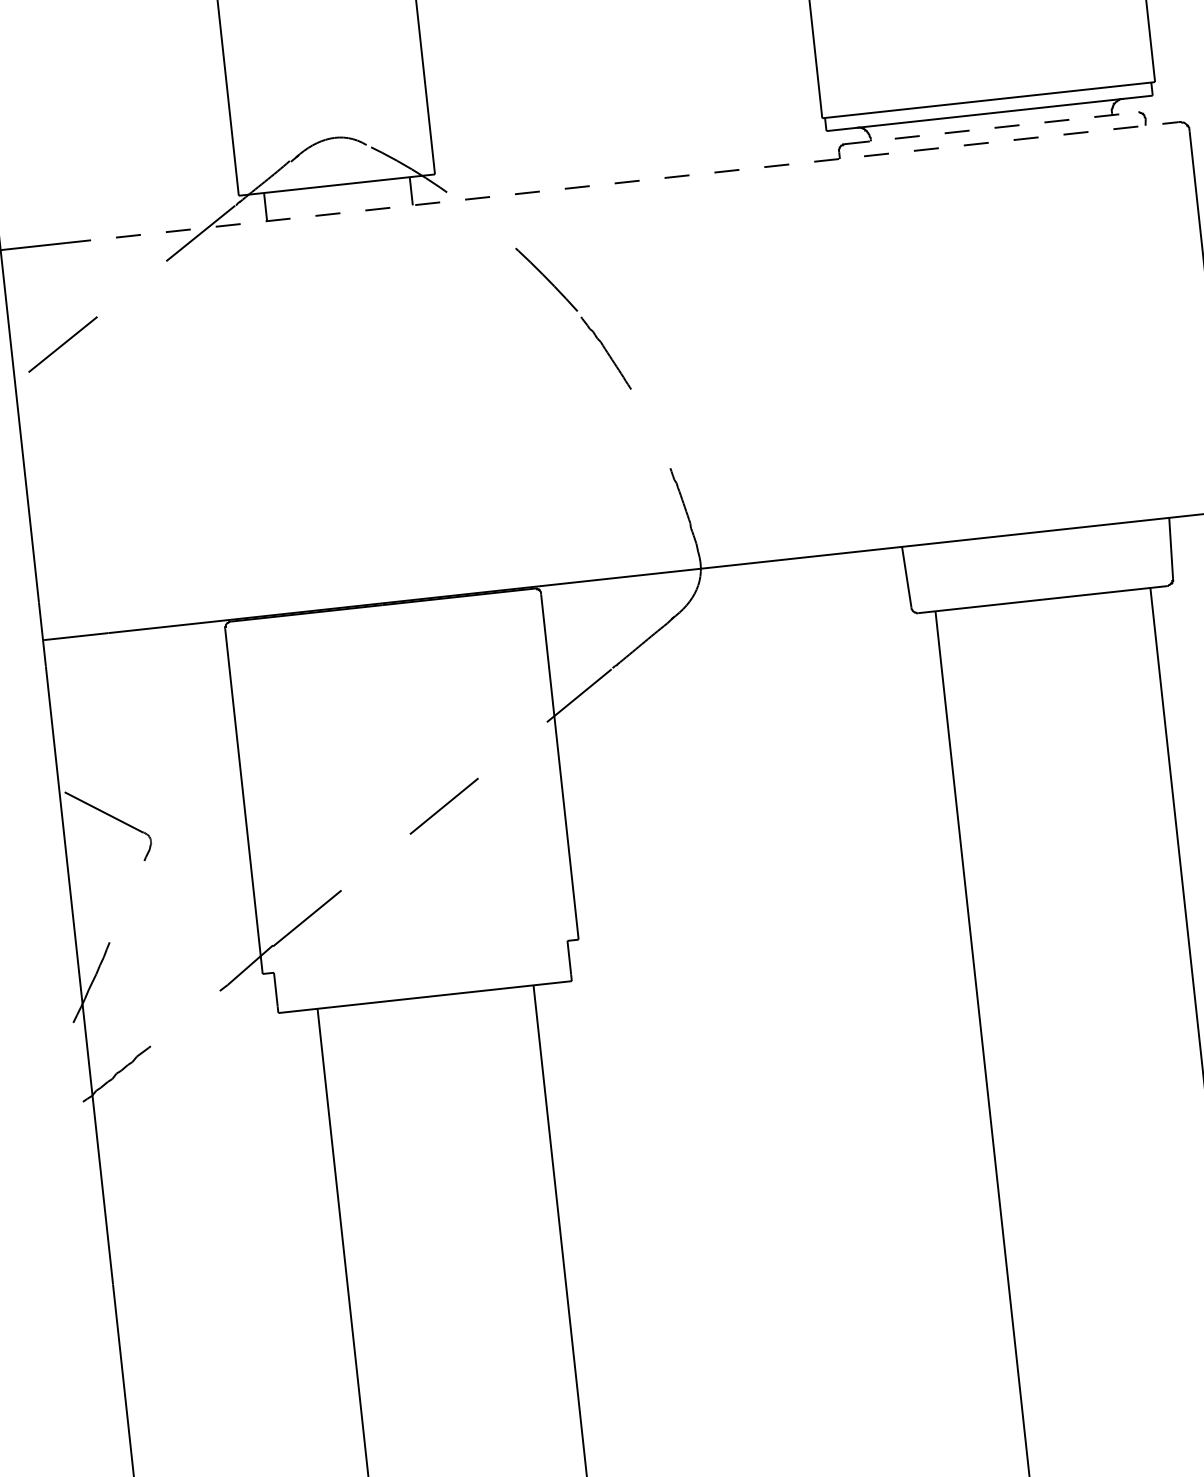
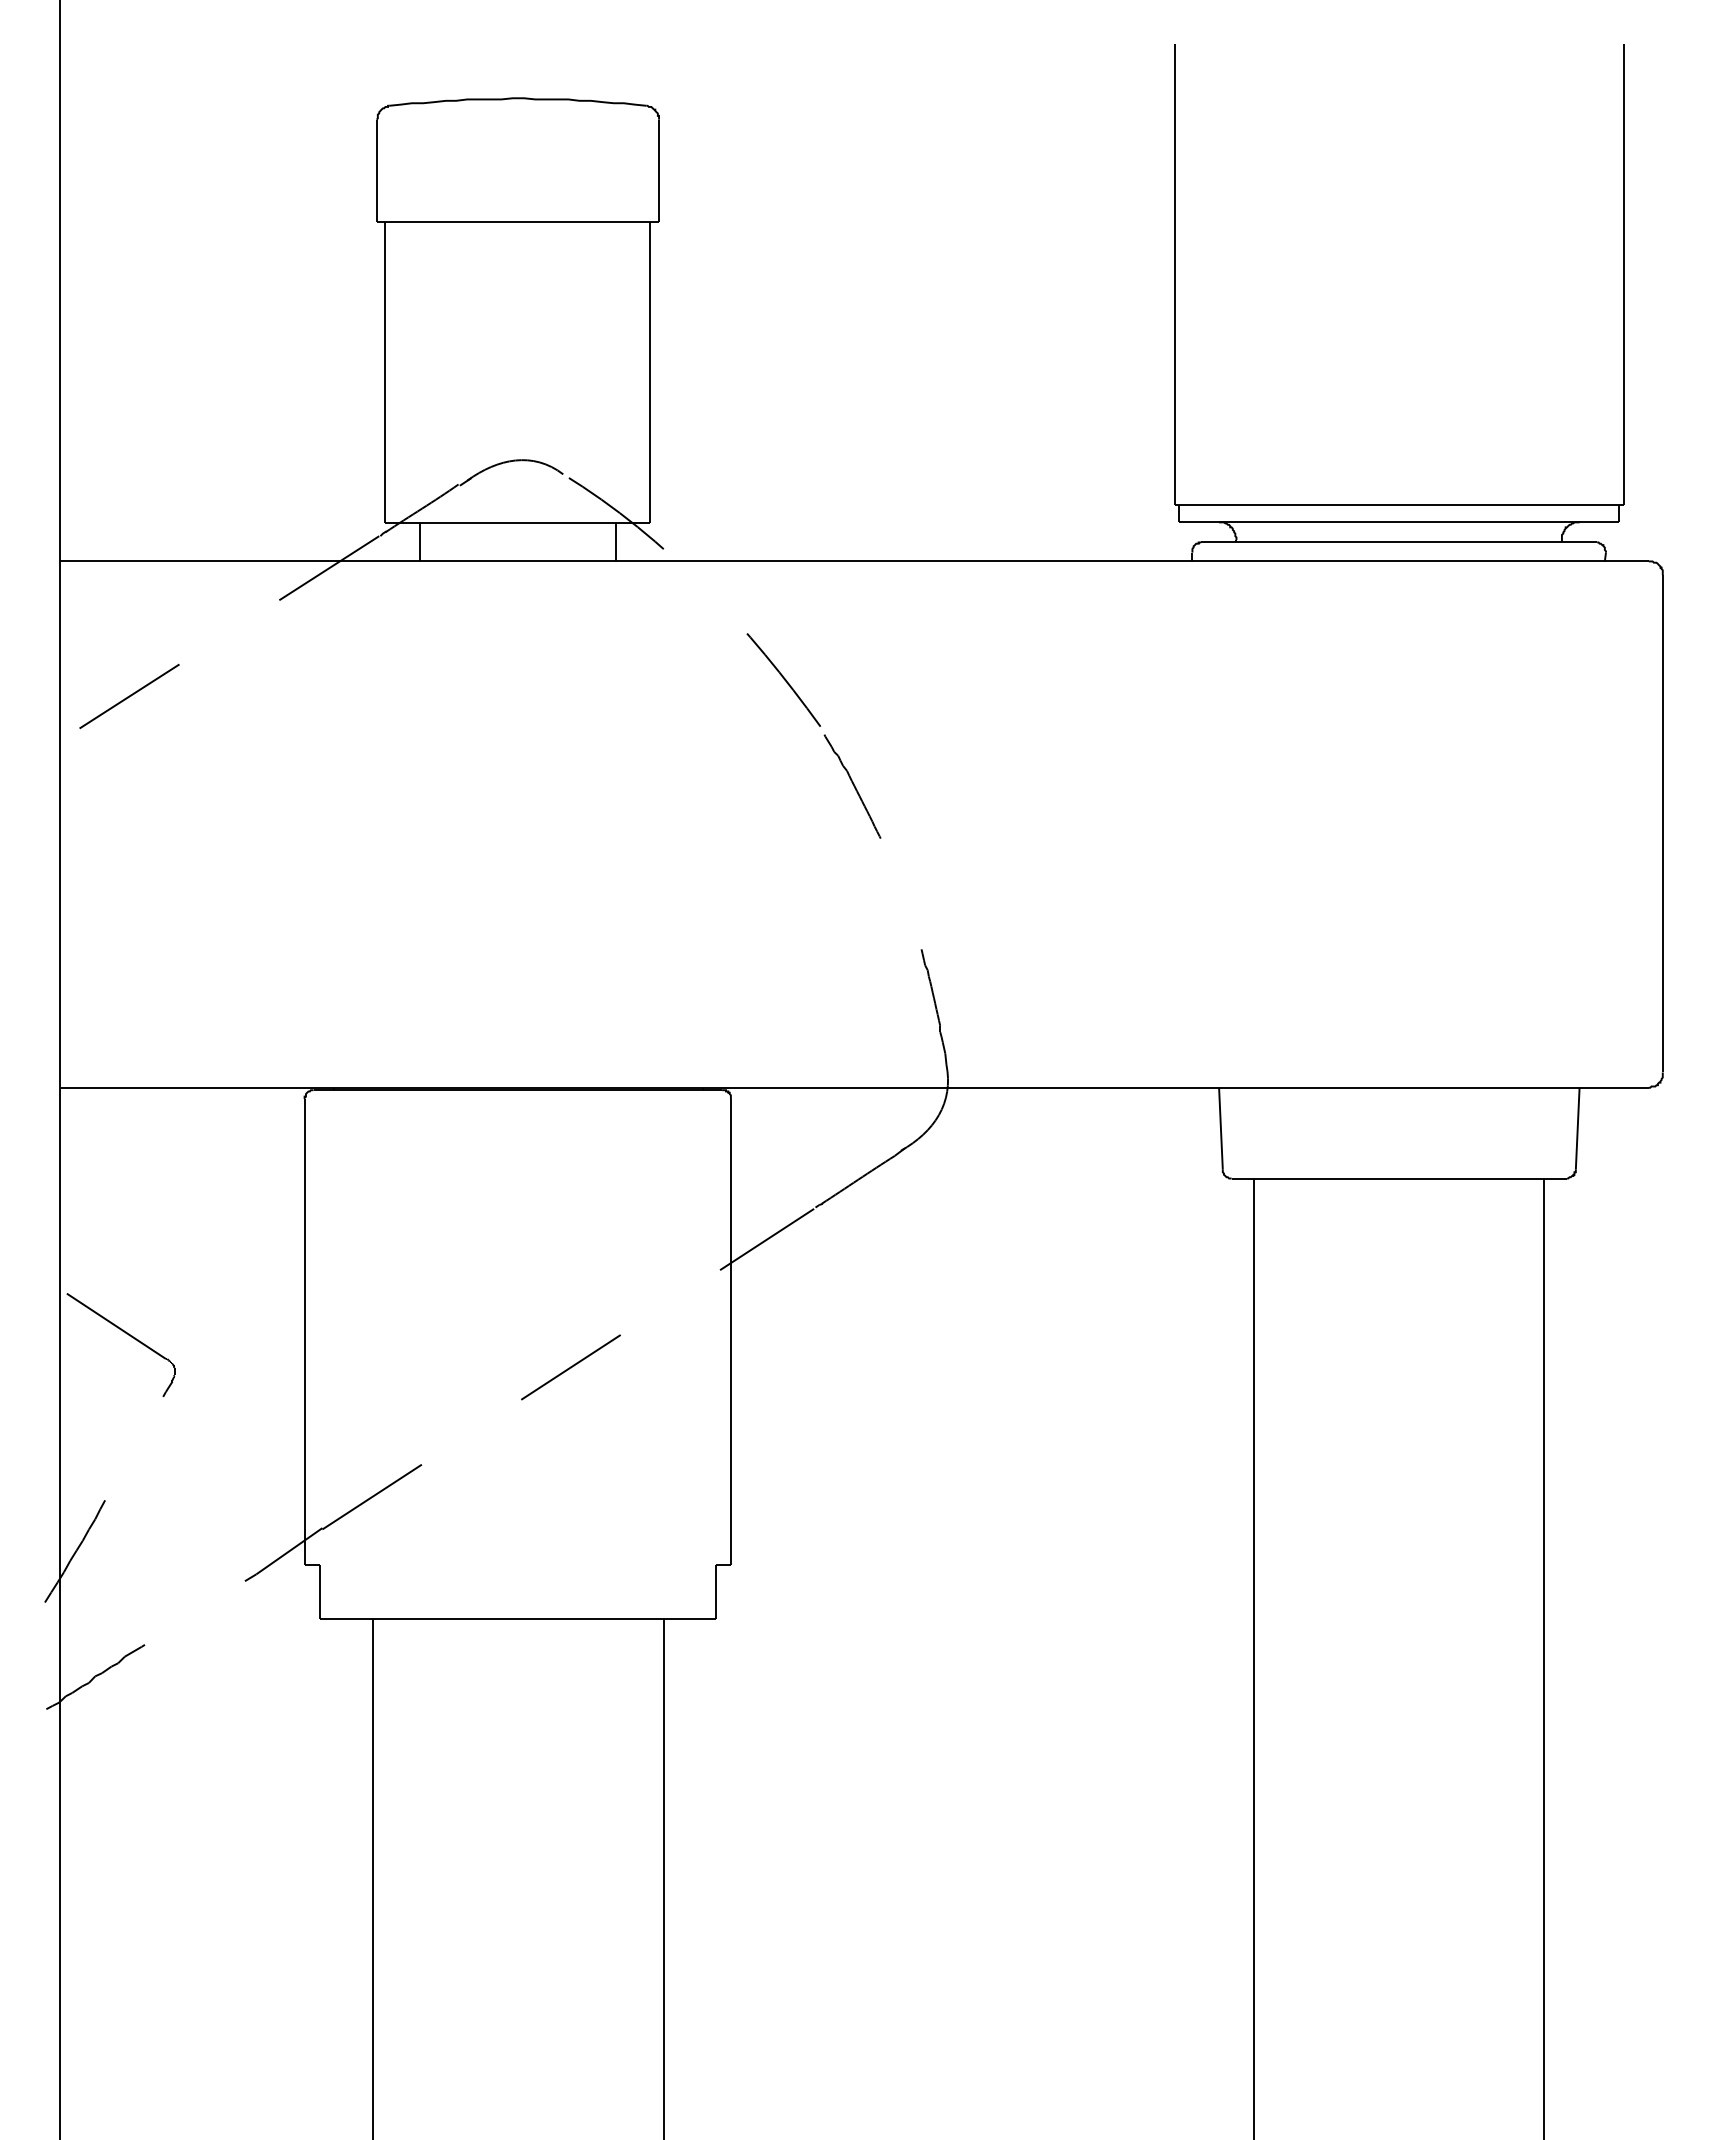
line: (991, 128) -> (1399, 542), dashed -> solid
line: (613, 183) -> (887, 561), dashed -> solid

